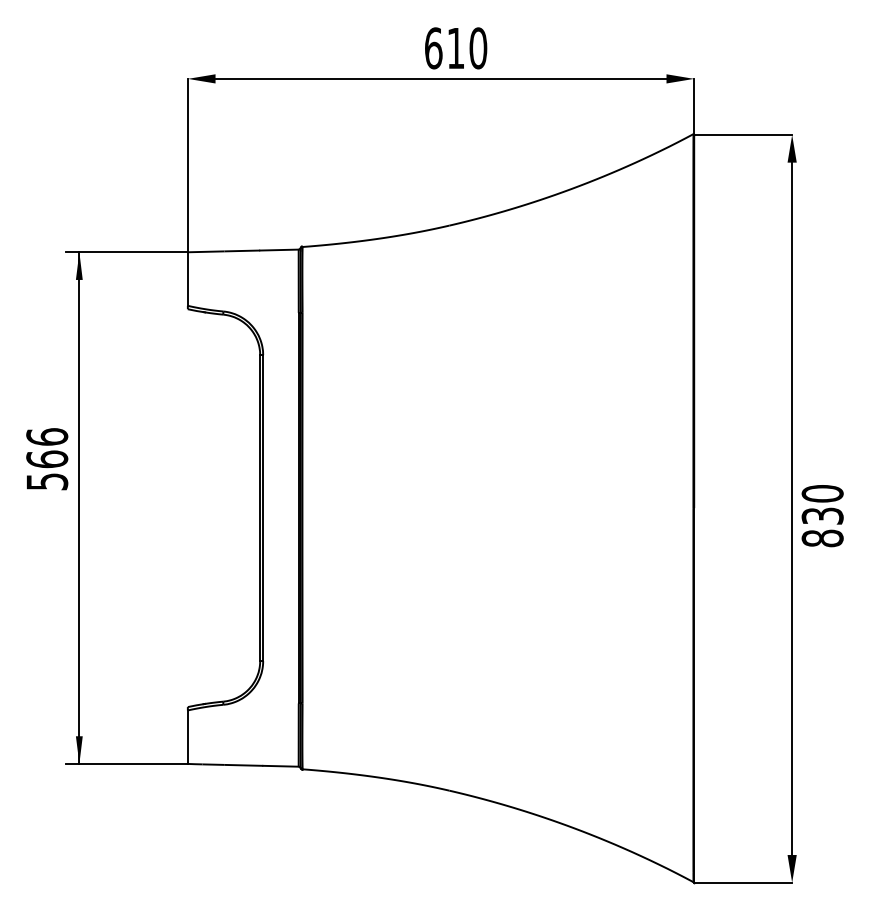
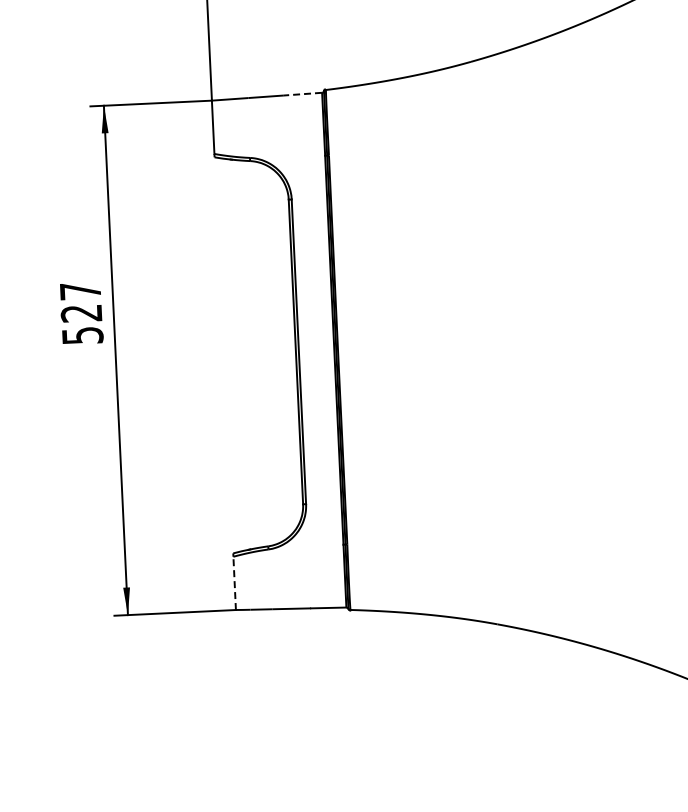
line: (278, 250) -> (302, 94), solid -> dashed
text: (47, 448) -> (81, 302), 566 -> 527
line: (187, 737) -> (234, 583), solid -> dashed

